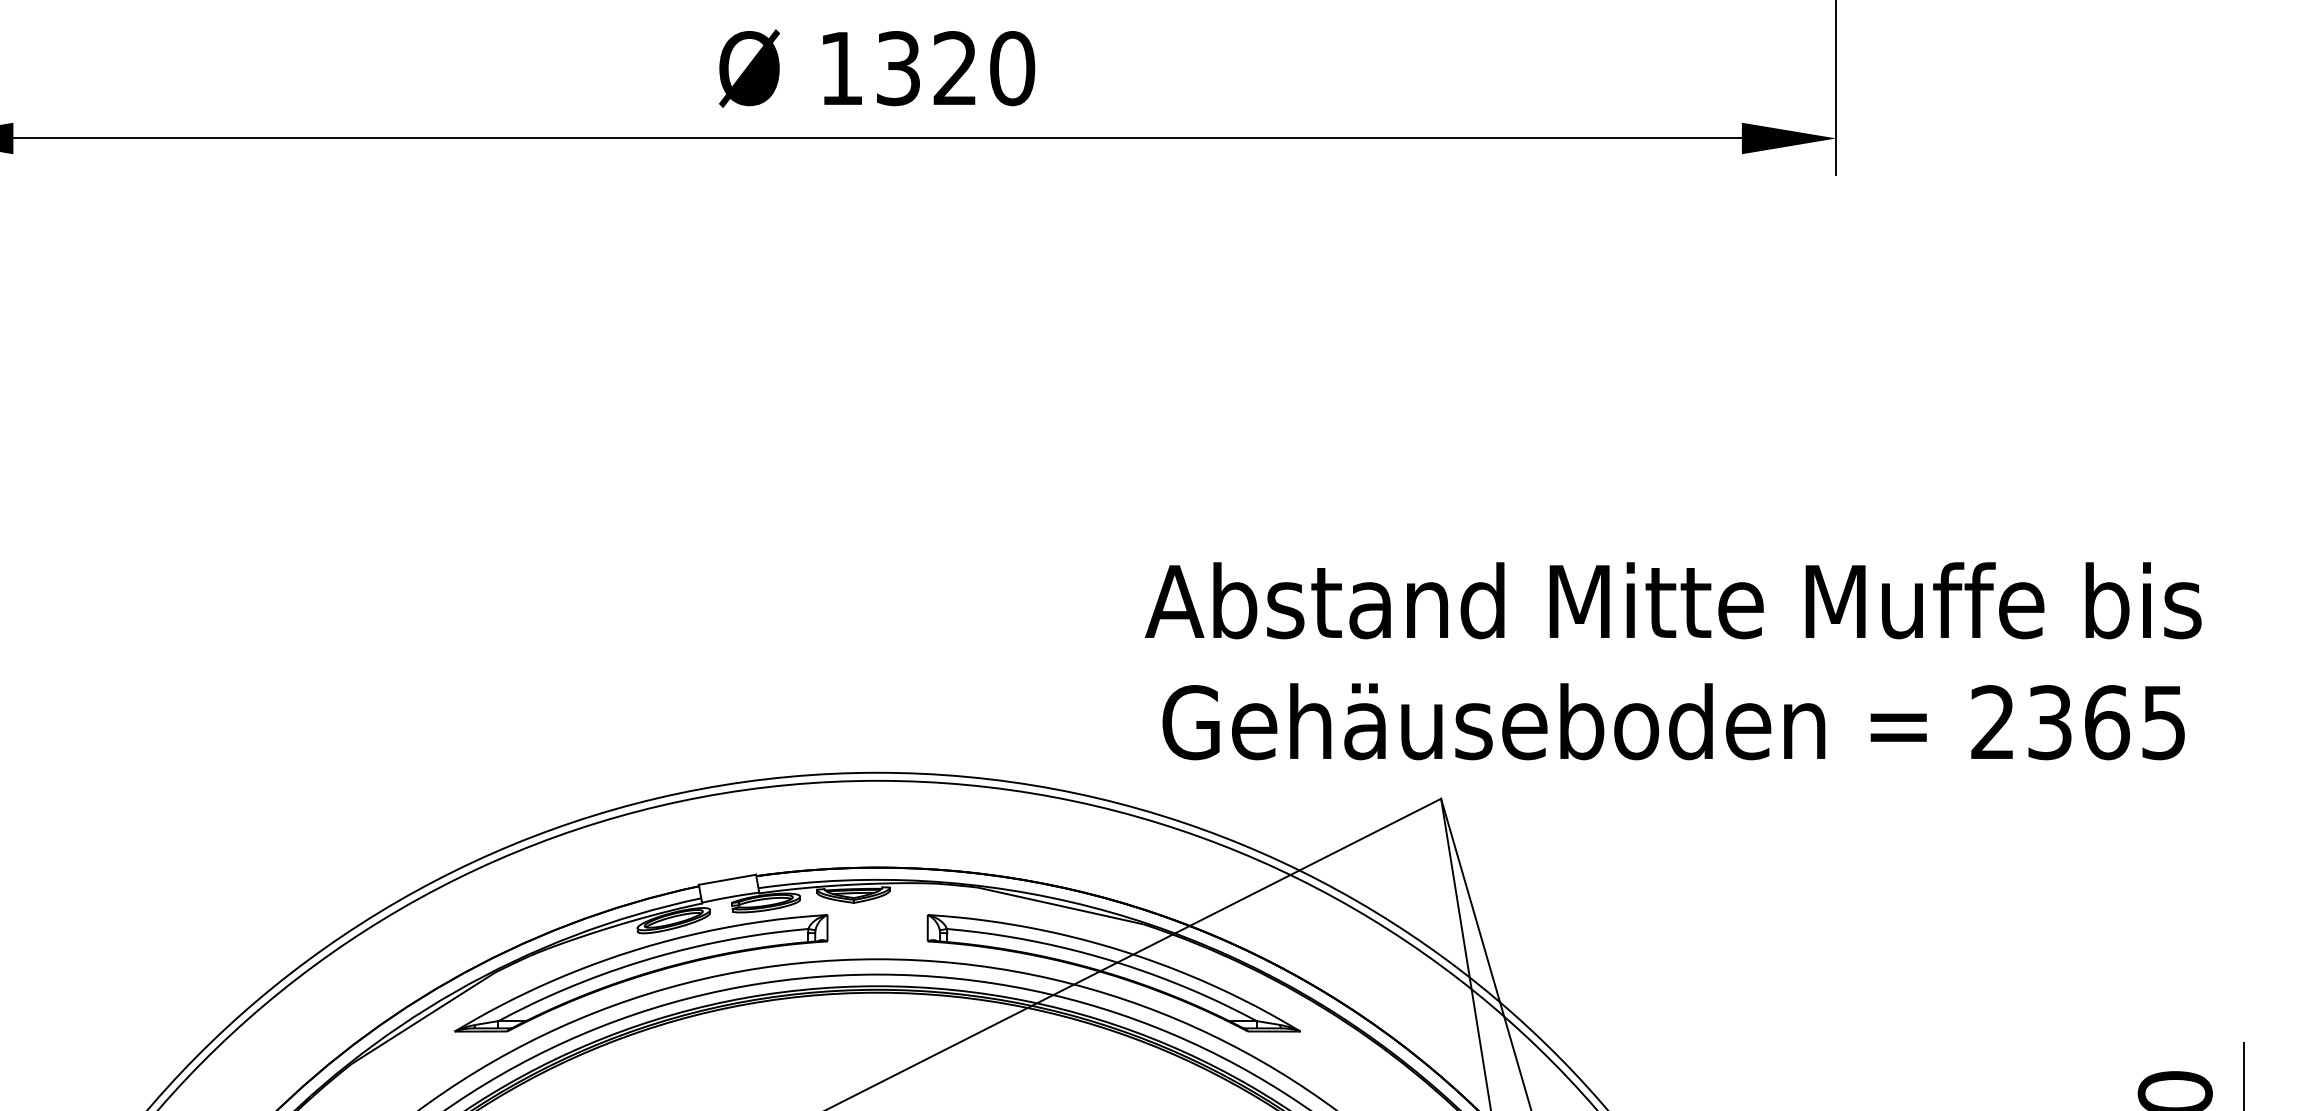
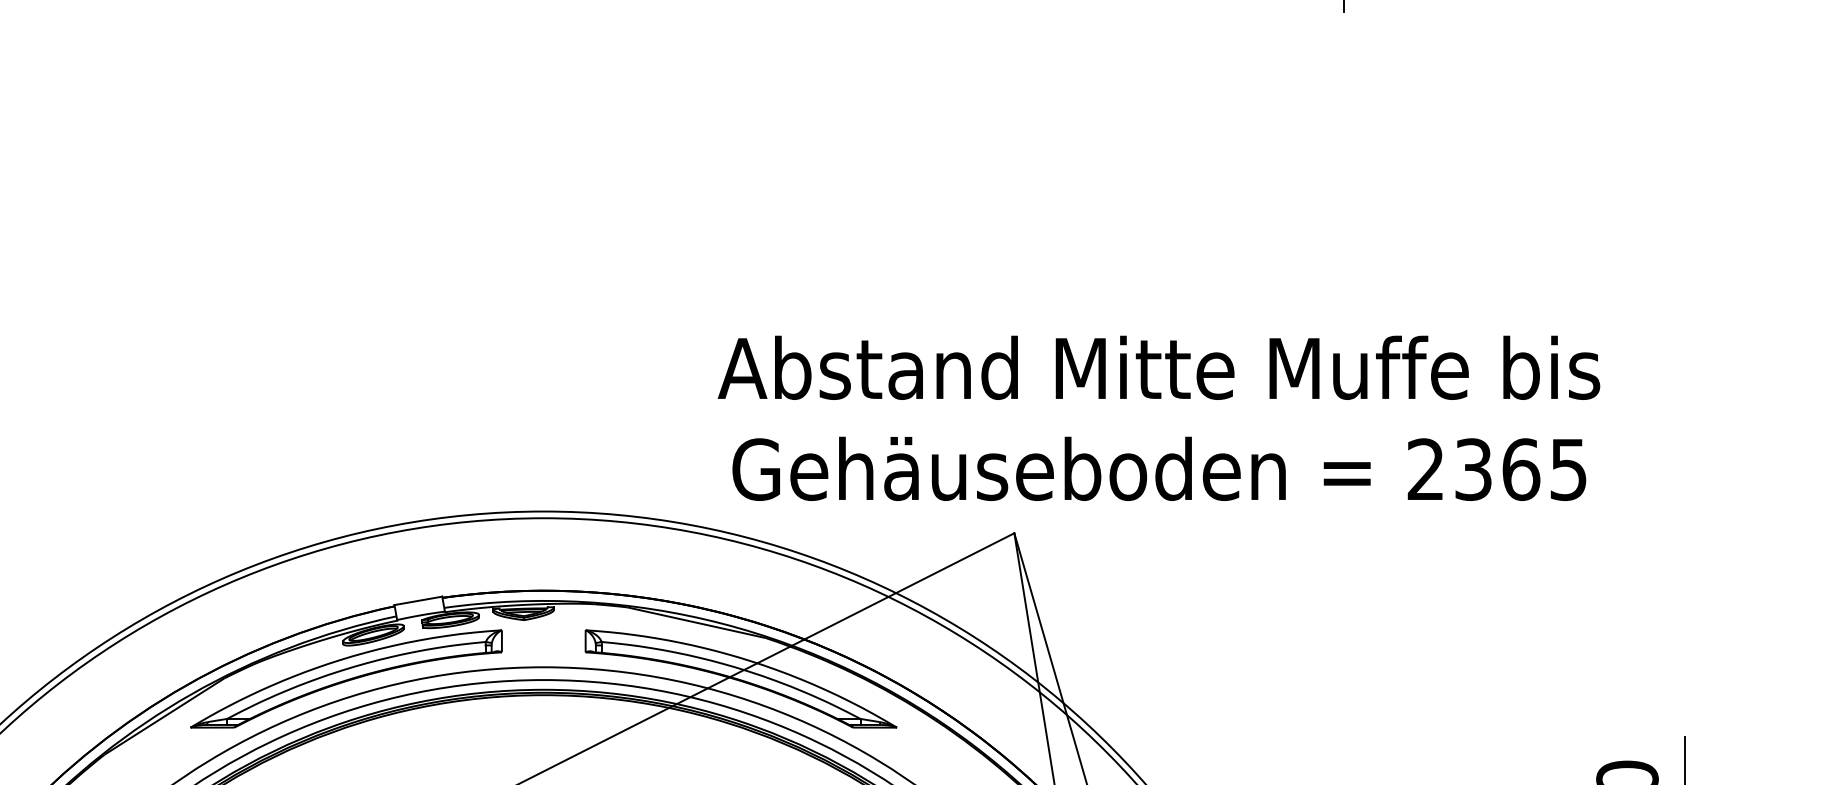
text: (1673, 661) -> (1159, 418), moved

